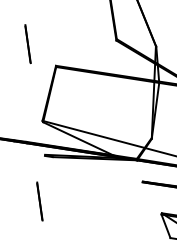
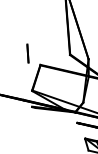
line: (38, 201) -> (27, 128), removed

